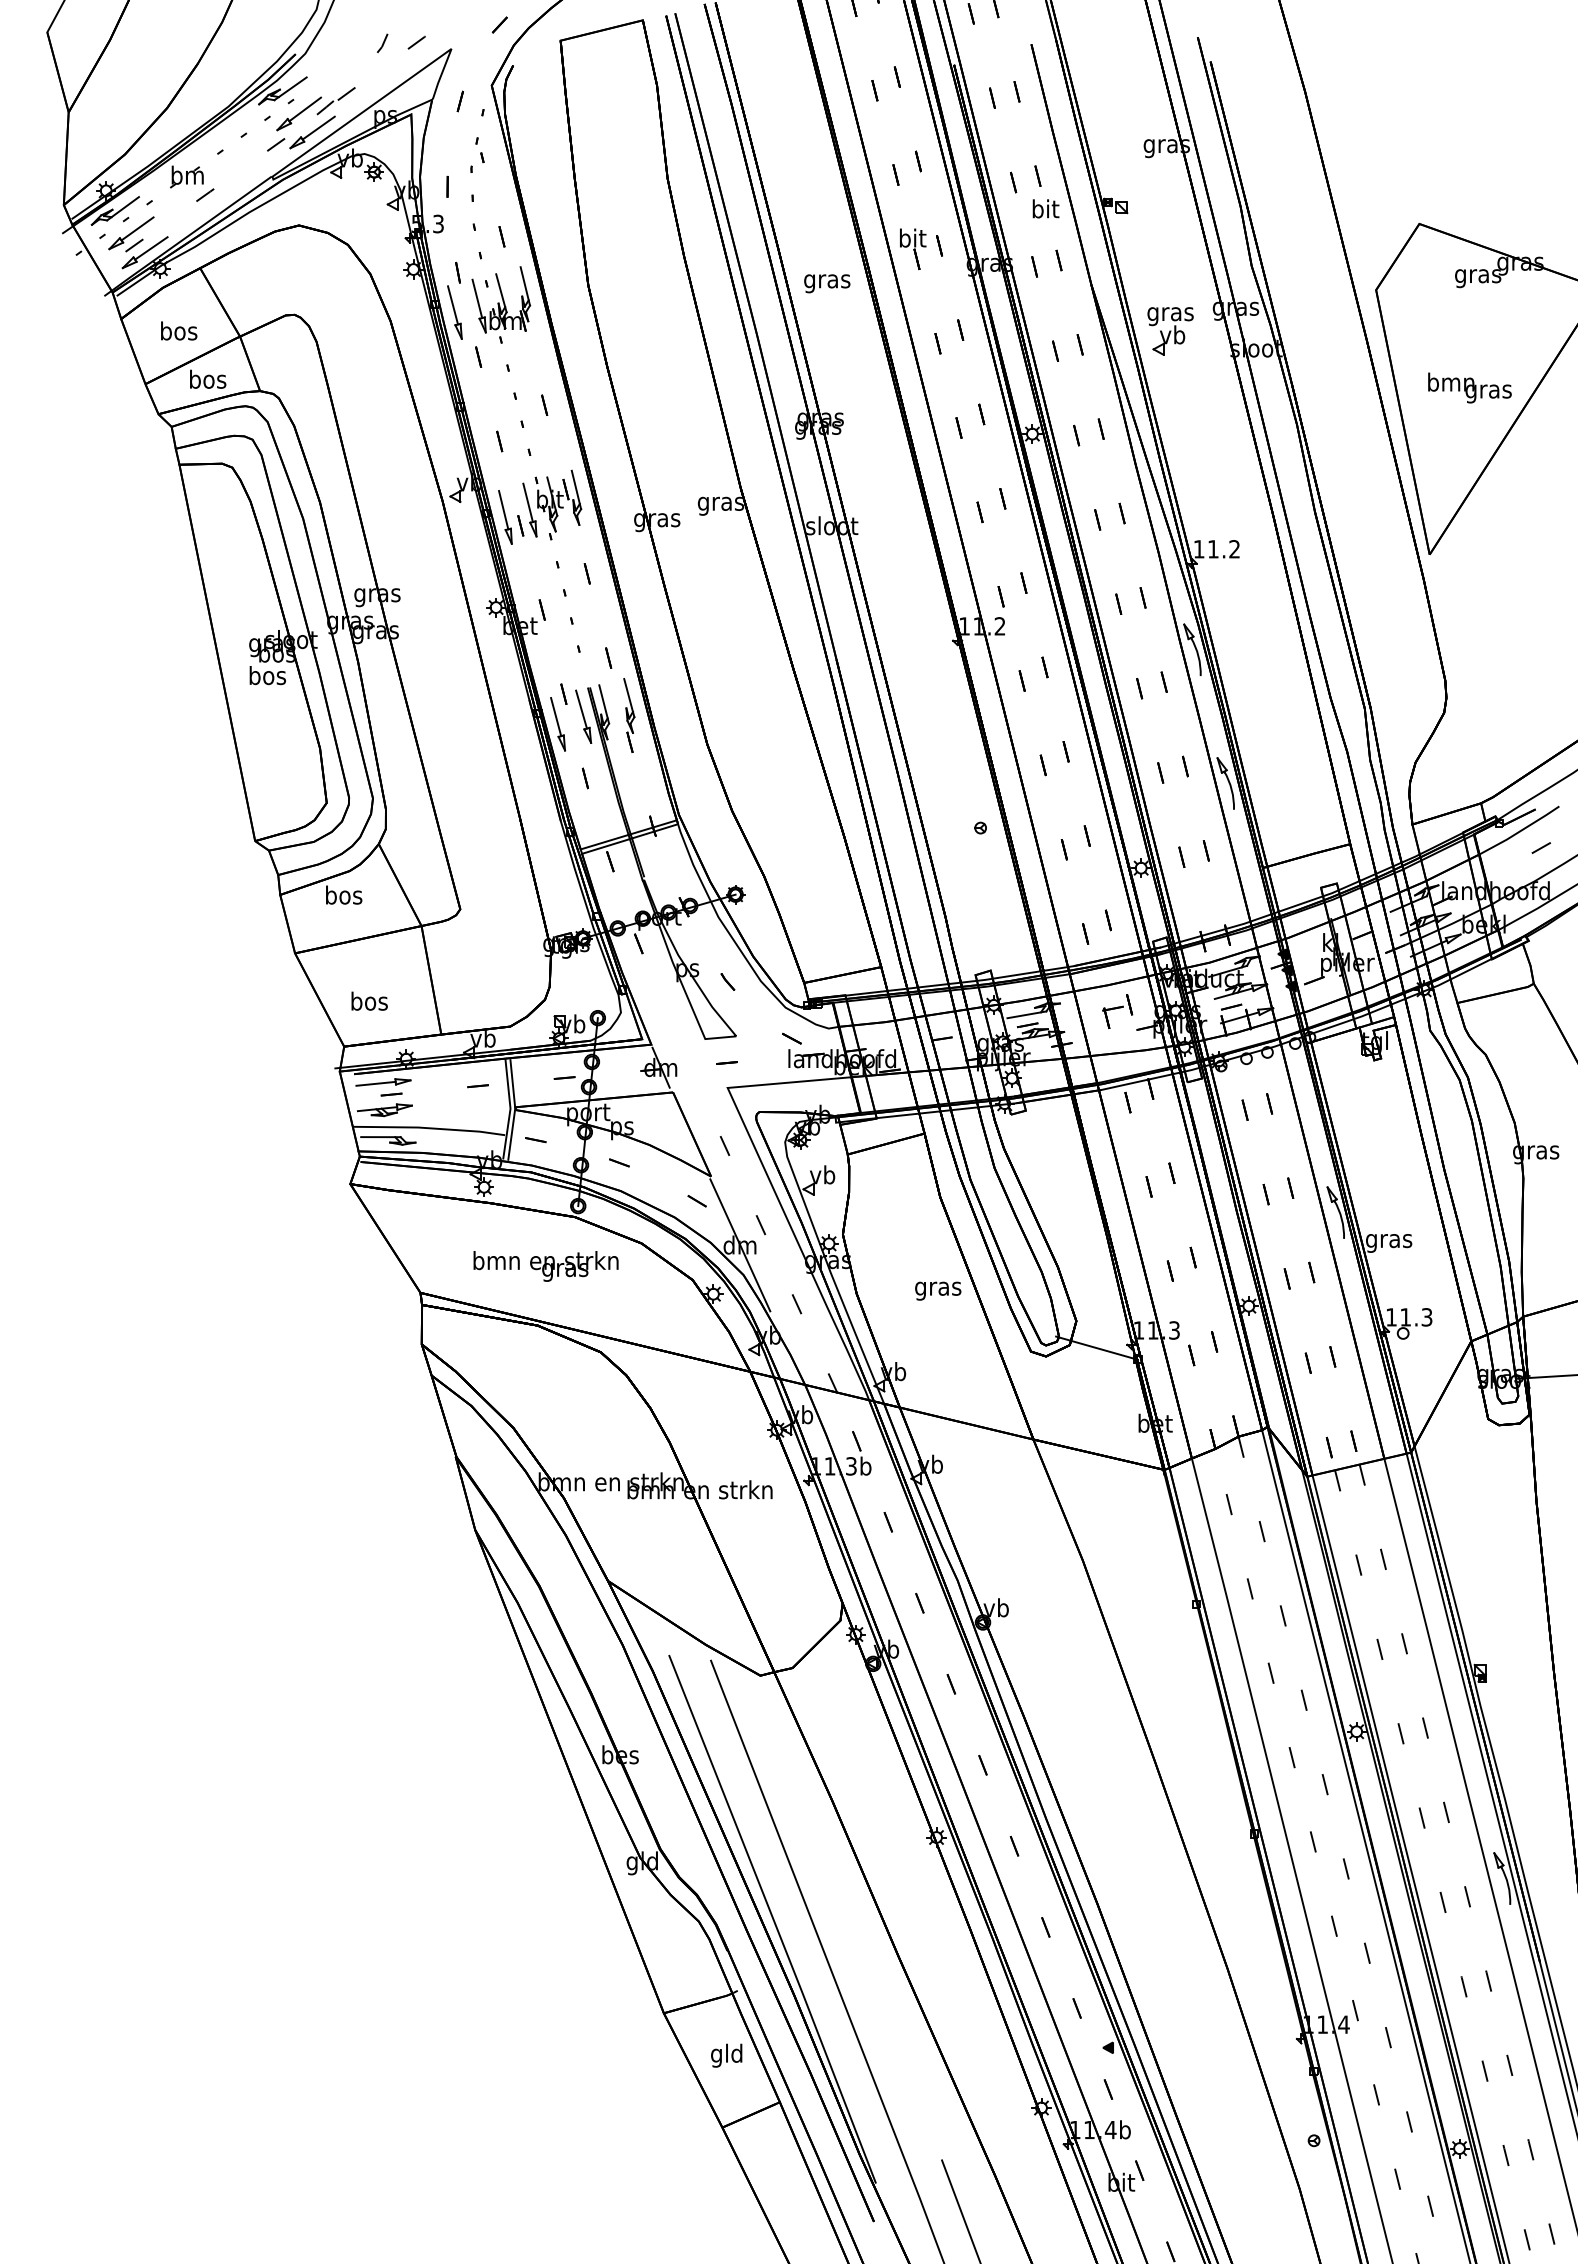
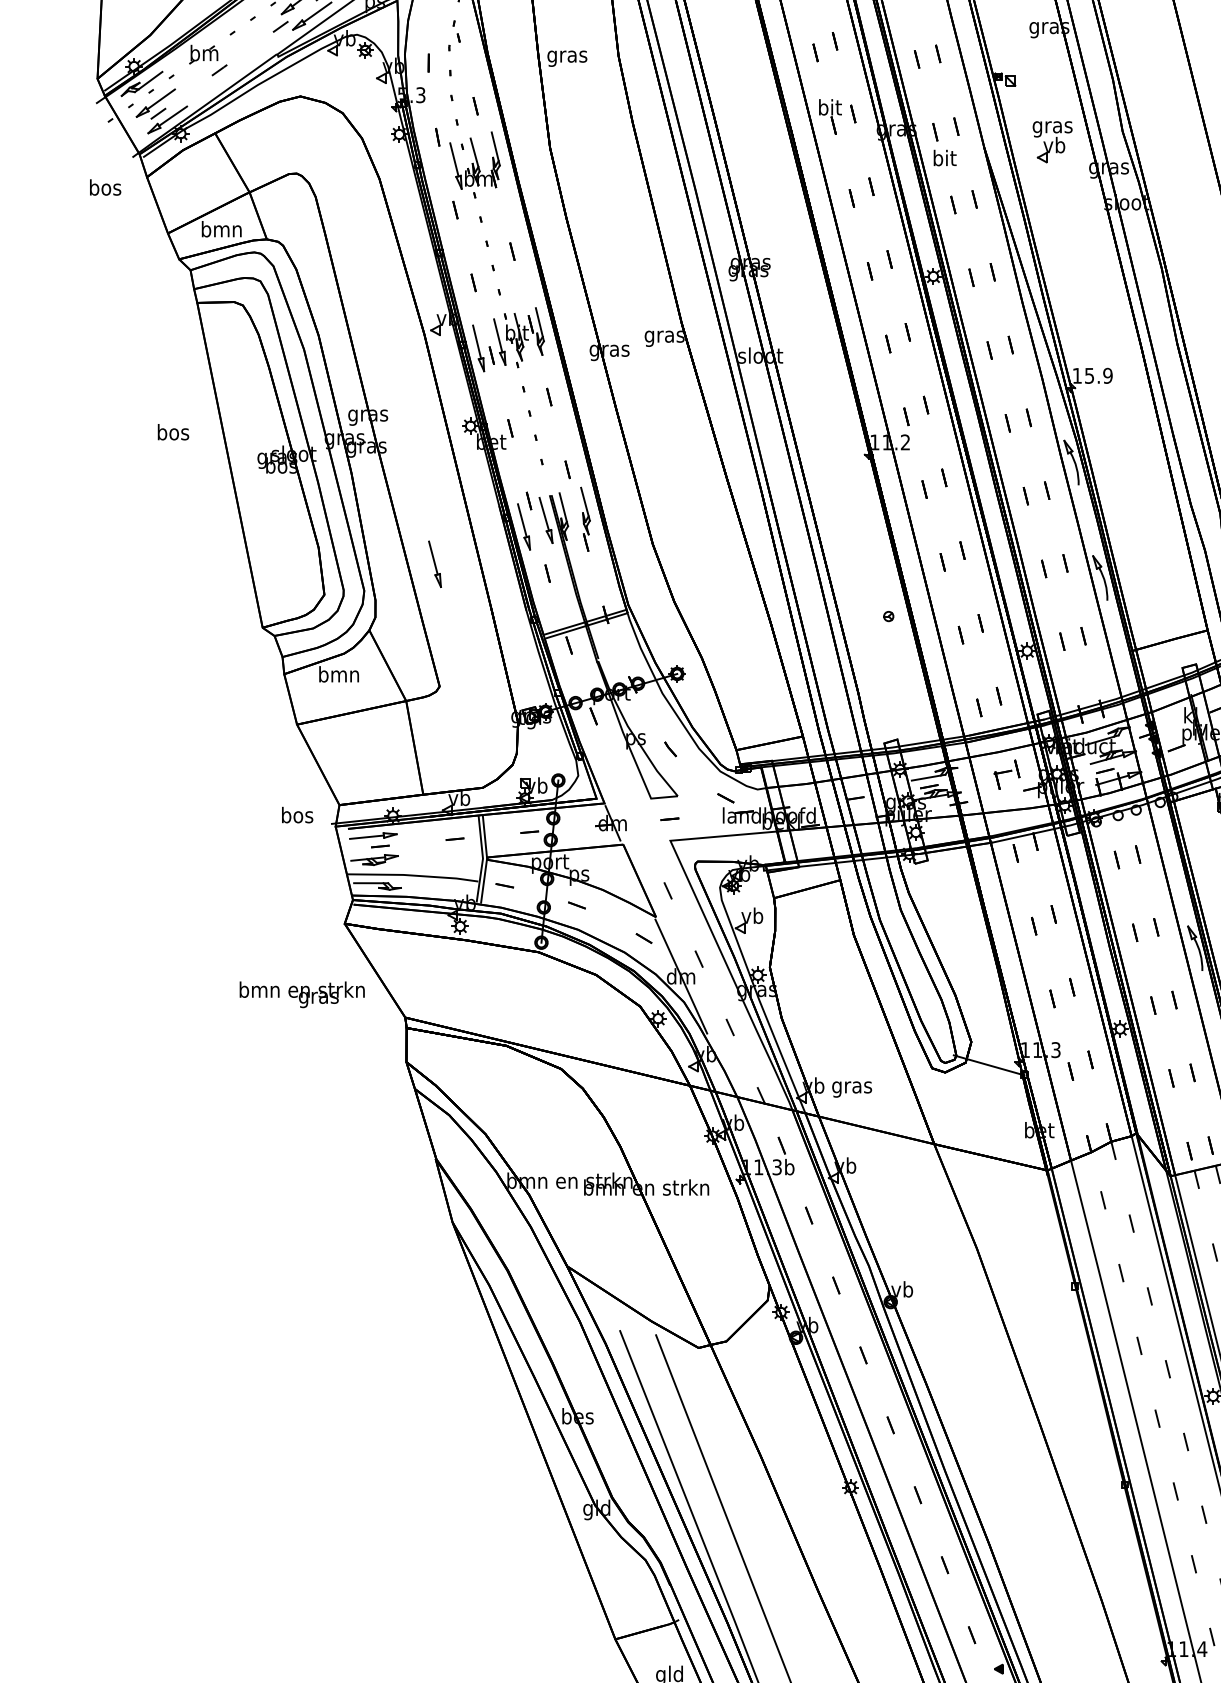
text: (1045, 208) -> (944, 157), moved
text: (827, 283) -> (567, 58), moved
part: (454, 312) -> (434, 564), moved
text: (179, 330) -> (105, 187), moved
part: (1170, 331) -> (1052, 142), moved
text: (207, 378) -> (221, 228), bos -> bmn
text: (1224, 549) -> (1099, 376), 11.2 -> 15.9
text: (267, 675) -> (173, 432), moved
text: (343, 894) -> (338, 673), bos -> bmn
text: (369, 1000) -> (297, 814), moved
text: (545, 1266) -> (301, 994), moved
text: (938, 1290) -> (852, 1088), moved

